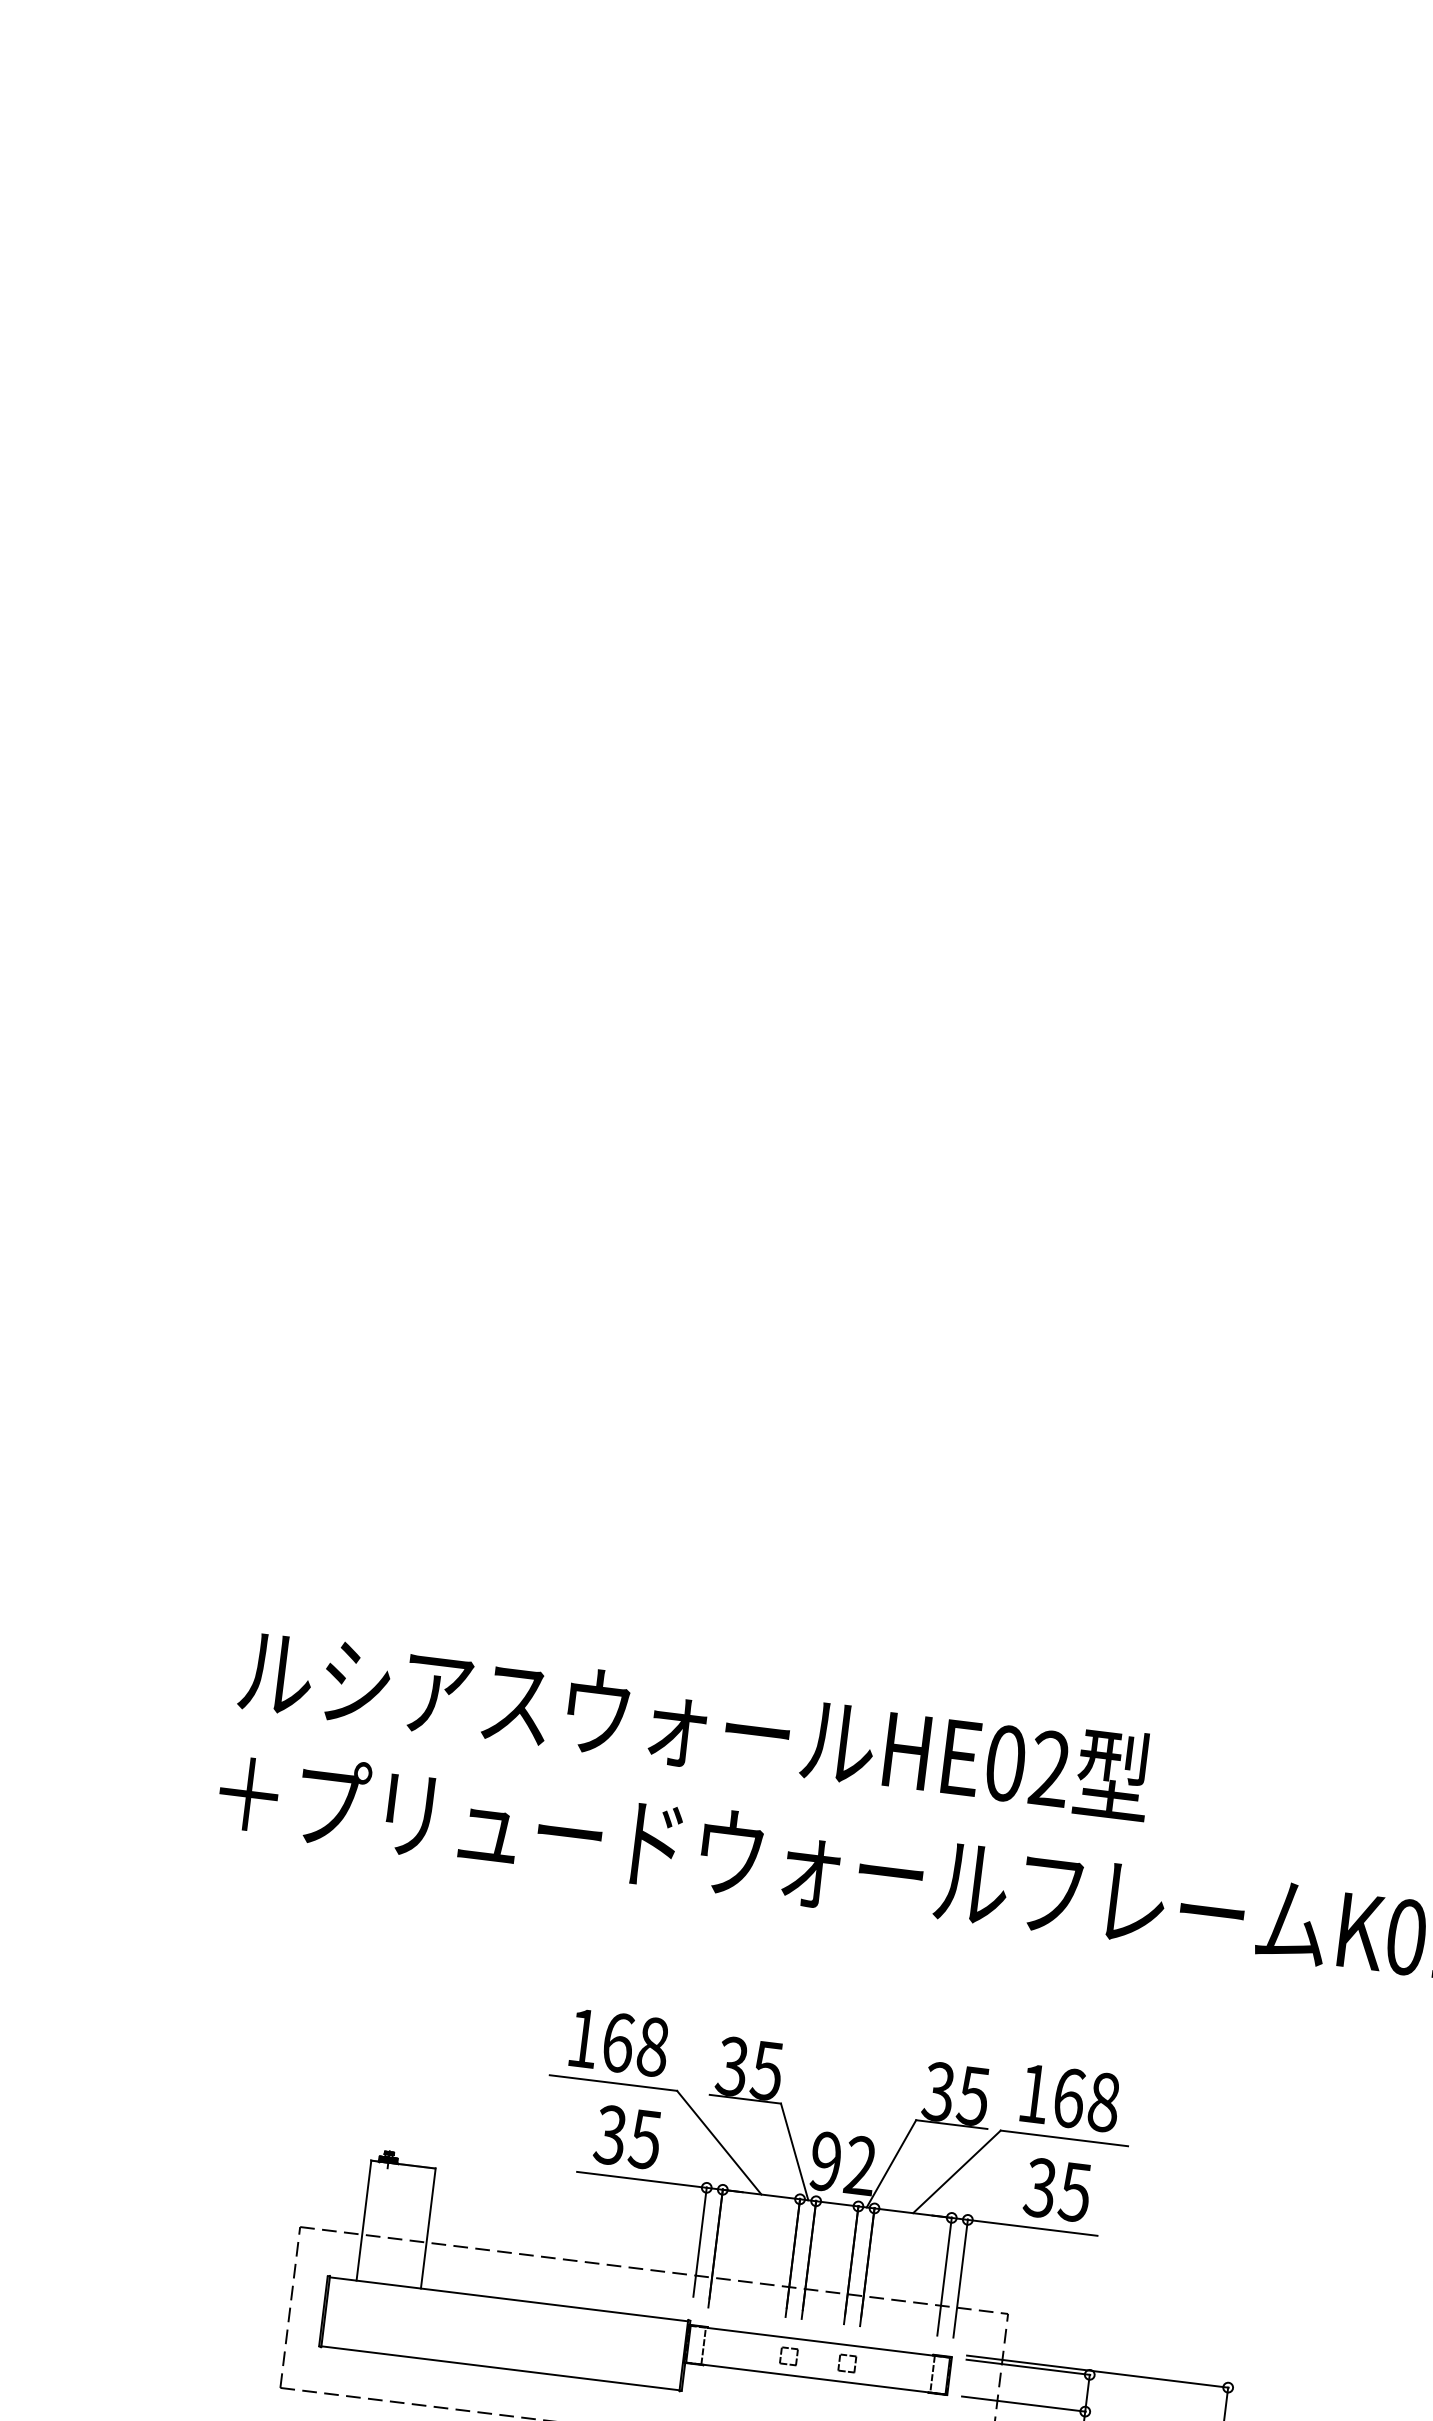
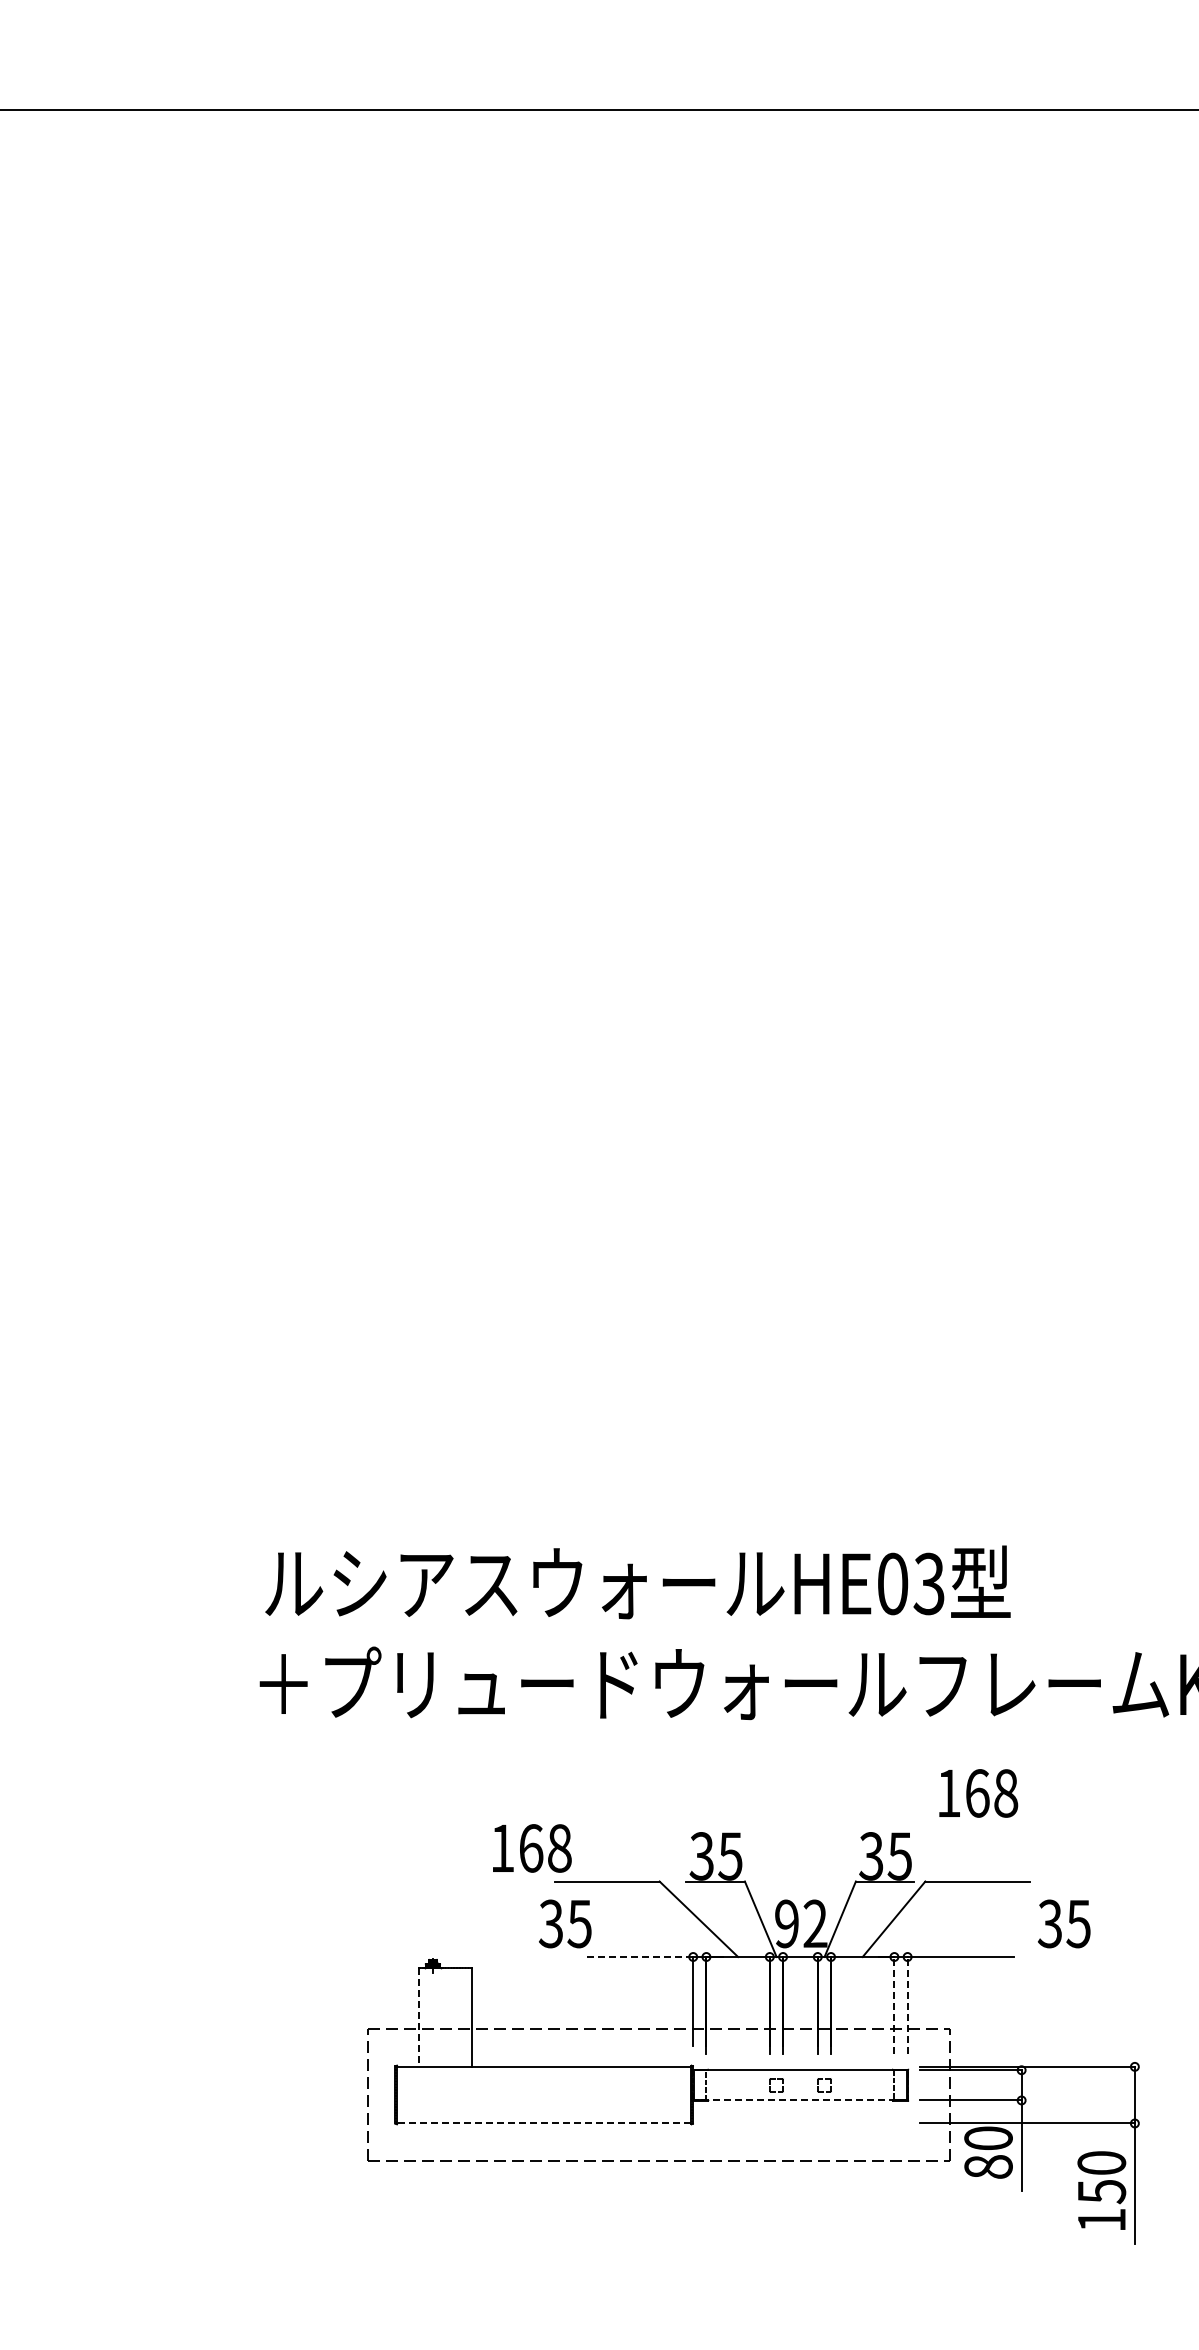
text: (1048, 1769) -> (928, 1584), HE02 -> HE03
text: (619, 2043) -> (532, 1848), moved
text: (1070, 2098) -> (978, 1793), moved
text: (628, 2136) -> (565, 1923), moved
line: (641, 2180) -> (639, 1957), solid -> dashed
text: (1057, 2189) -> (1064, 1923), moved
line: (364, 2221) -> (419, 2018), solid -> dashed
line: (944, 2276) -> (894, 2005), solid -> dashed
line: (960, 2278) -> (907, 2005), solid -> dashed
line: (499, 2368) -> (543, 2123), solid -> dashed
line: (823, 2379) -> (806, 2100), solid -> dashed

